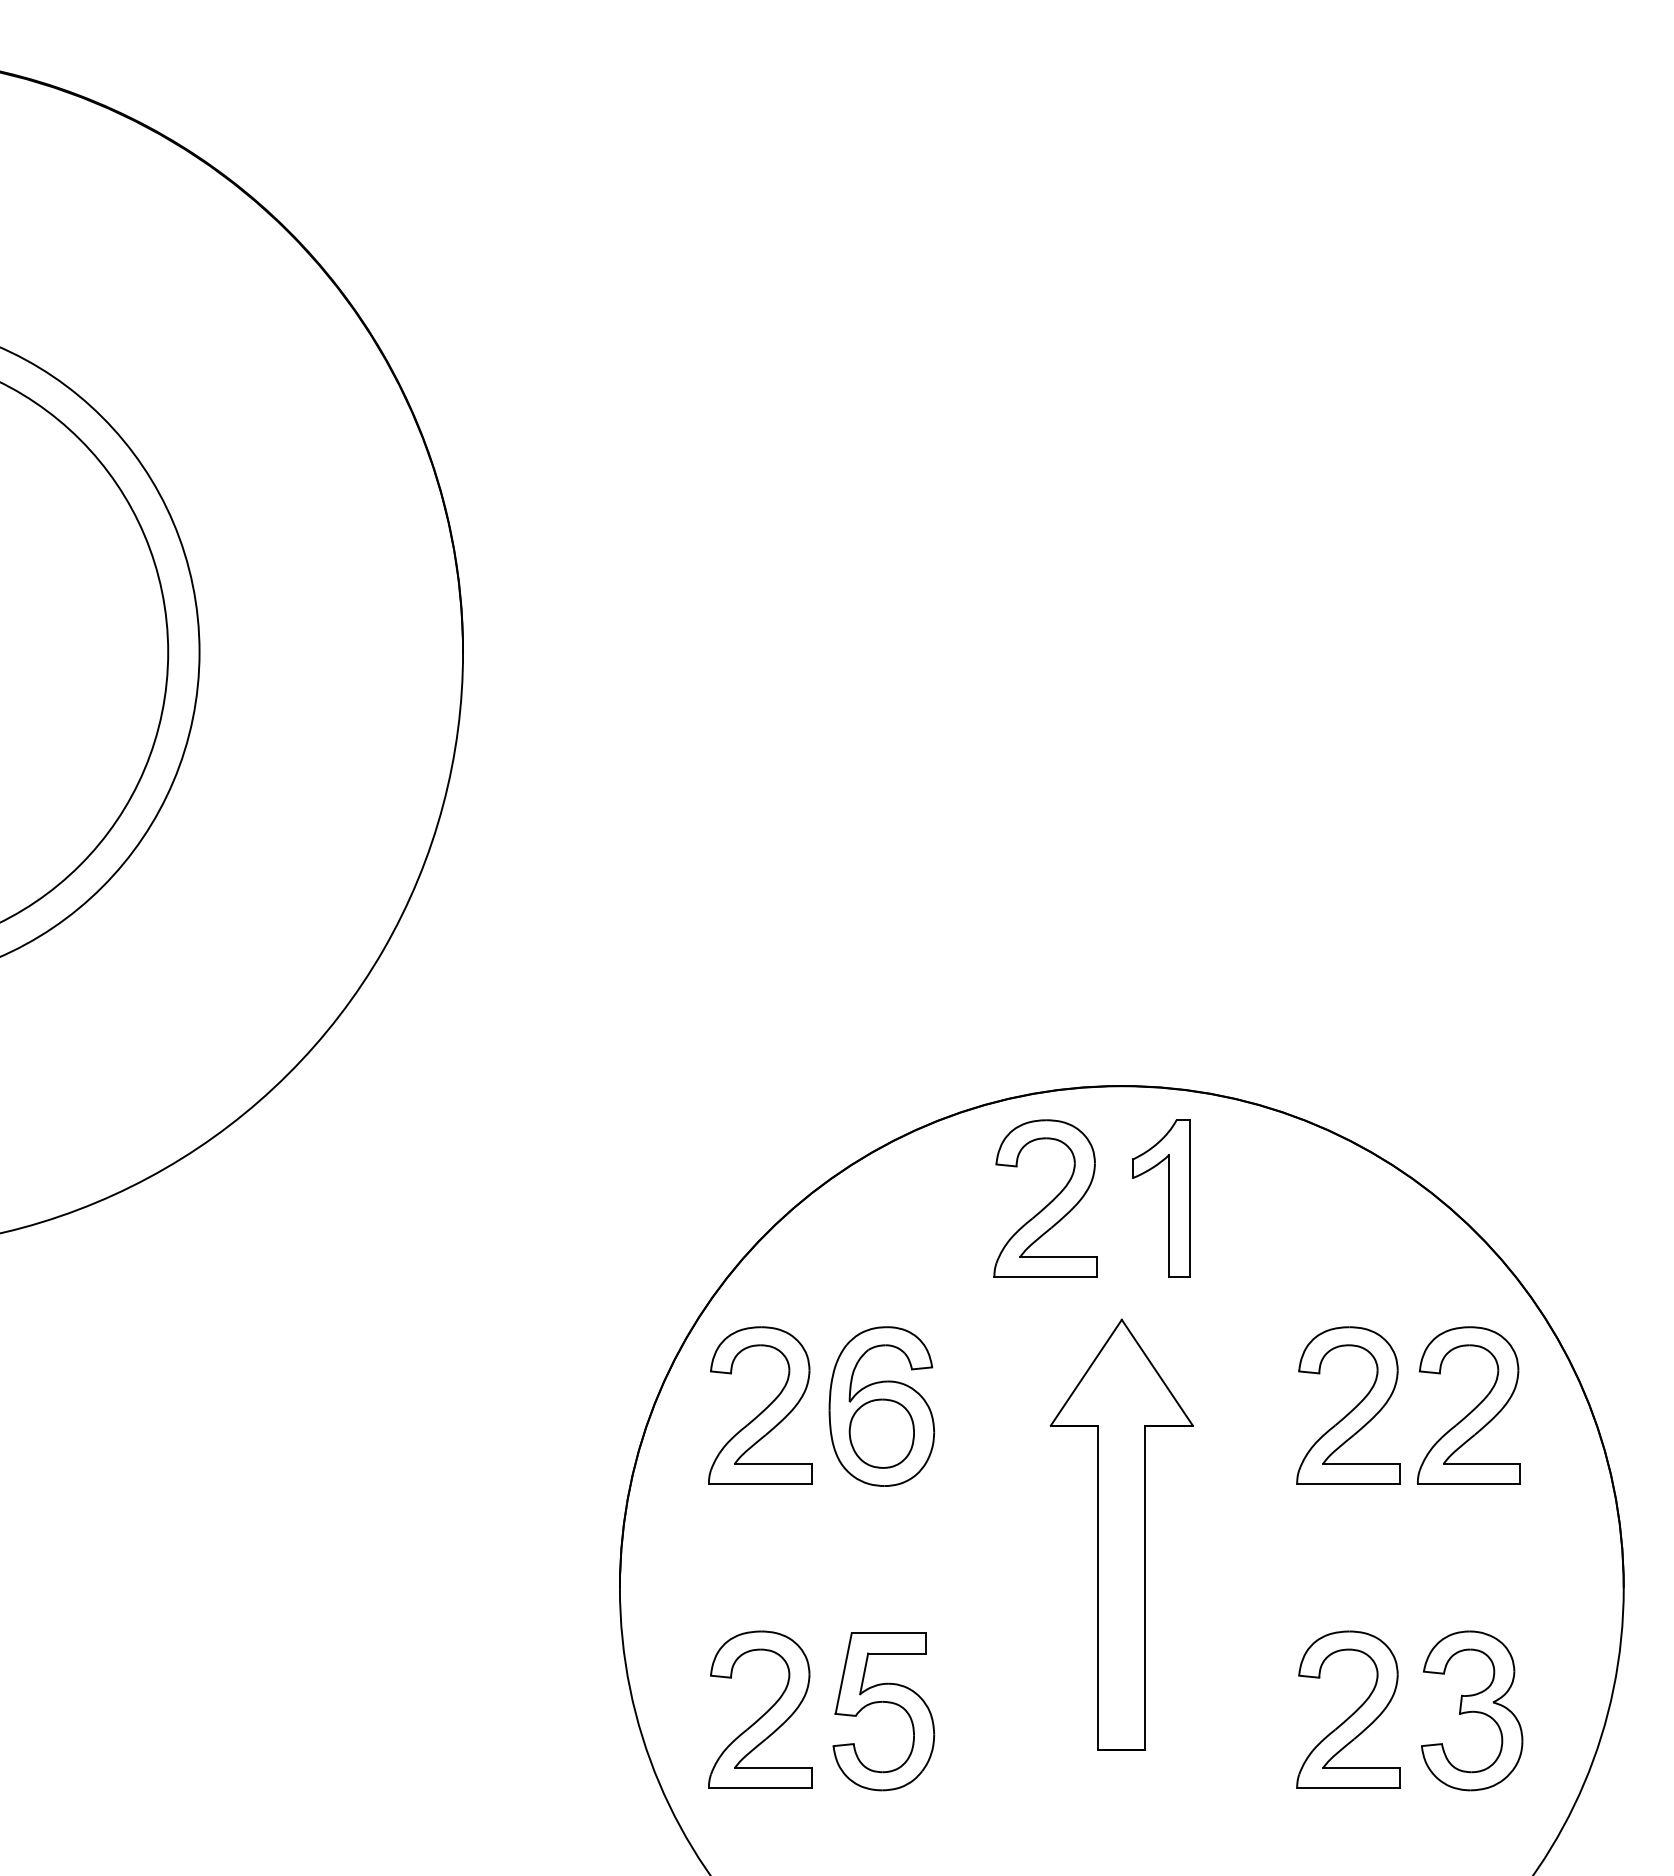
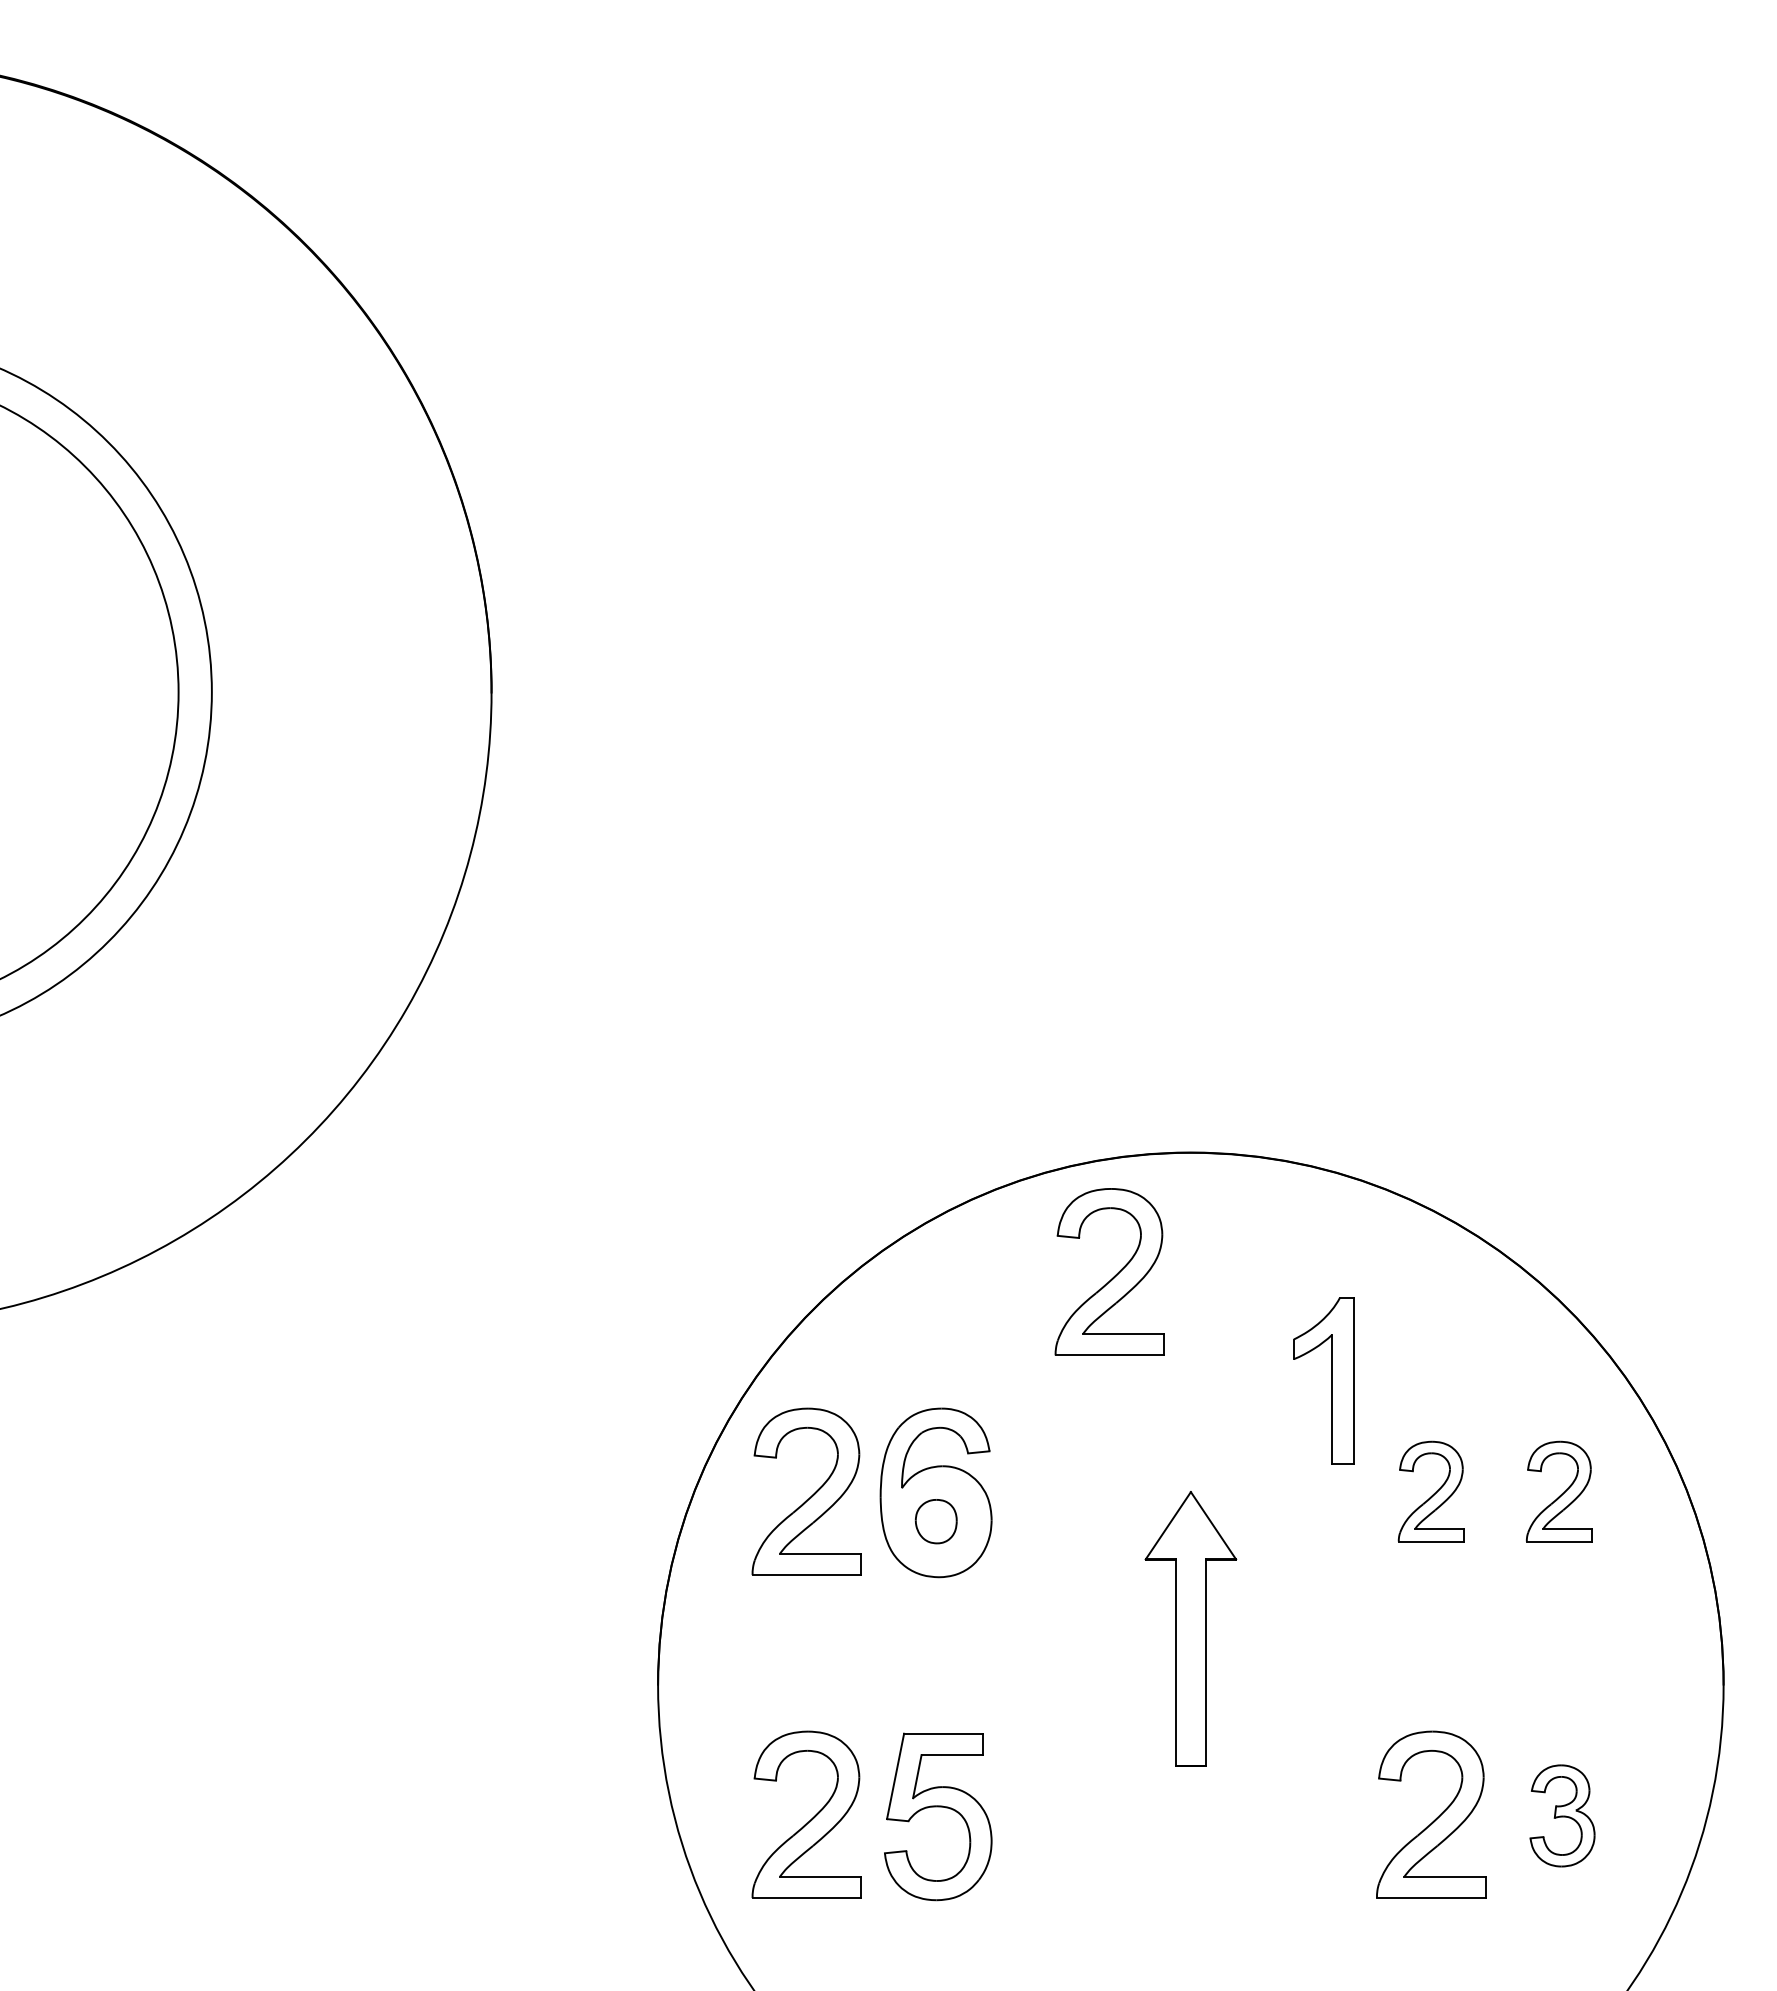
part: (1168, 1198) -> (1331, 1380), moved
part: (1348, 1405) -> (1431, 1491), size x0.6
part: (1469, 1405) -> (1559, 1491), size x0.6
part: (882, 1433) -> (936, 1521), size x0.6
part: (1121, 1534) -> (1190, 1628), size x0.6
part: (1471, 1710) -> (1562, 1815), size x0.6

